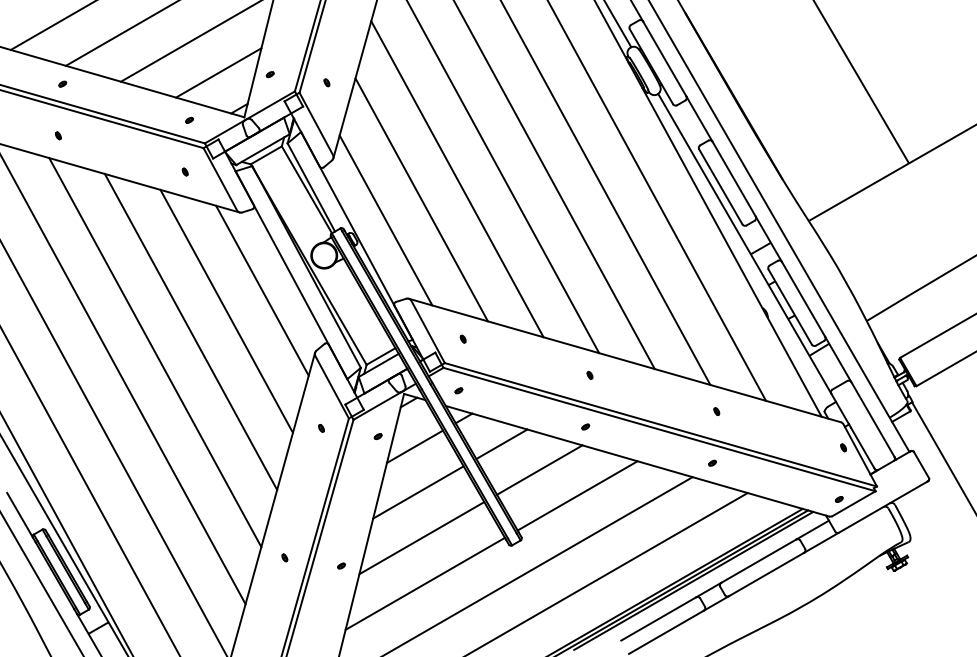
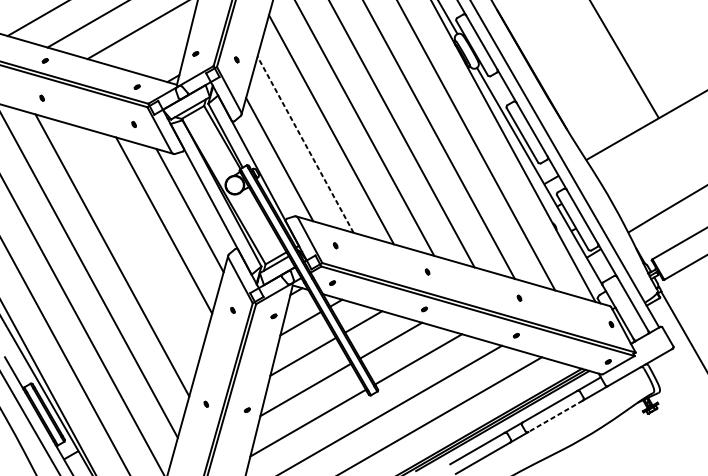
line: (218, 72) -> (158, 52), removed
line: (421, 199) -> (305, 144), solid -> dashed
line: (190, 331) -> (137, 240), removed
line: (766, 574) -> (555, 416), solid -> dashed

